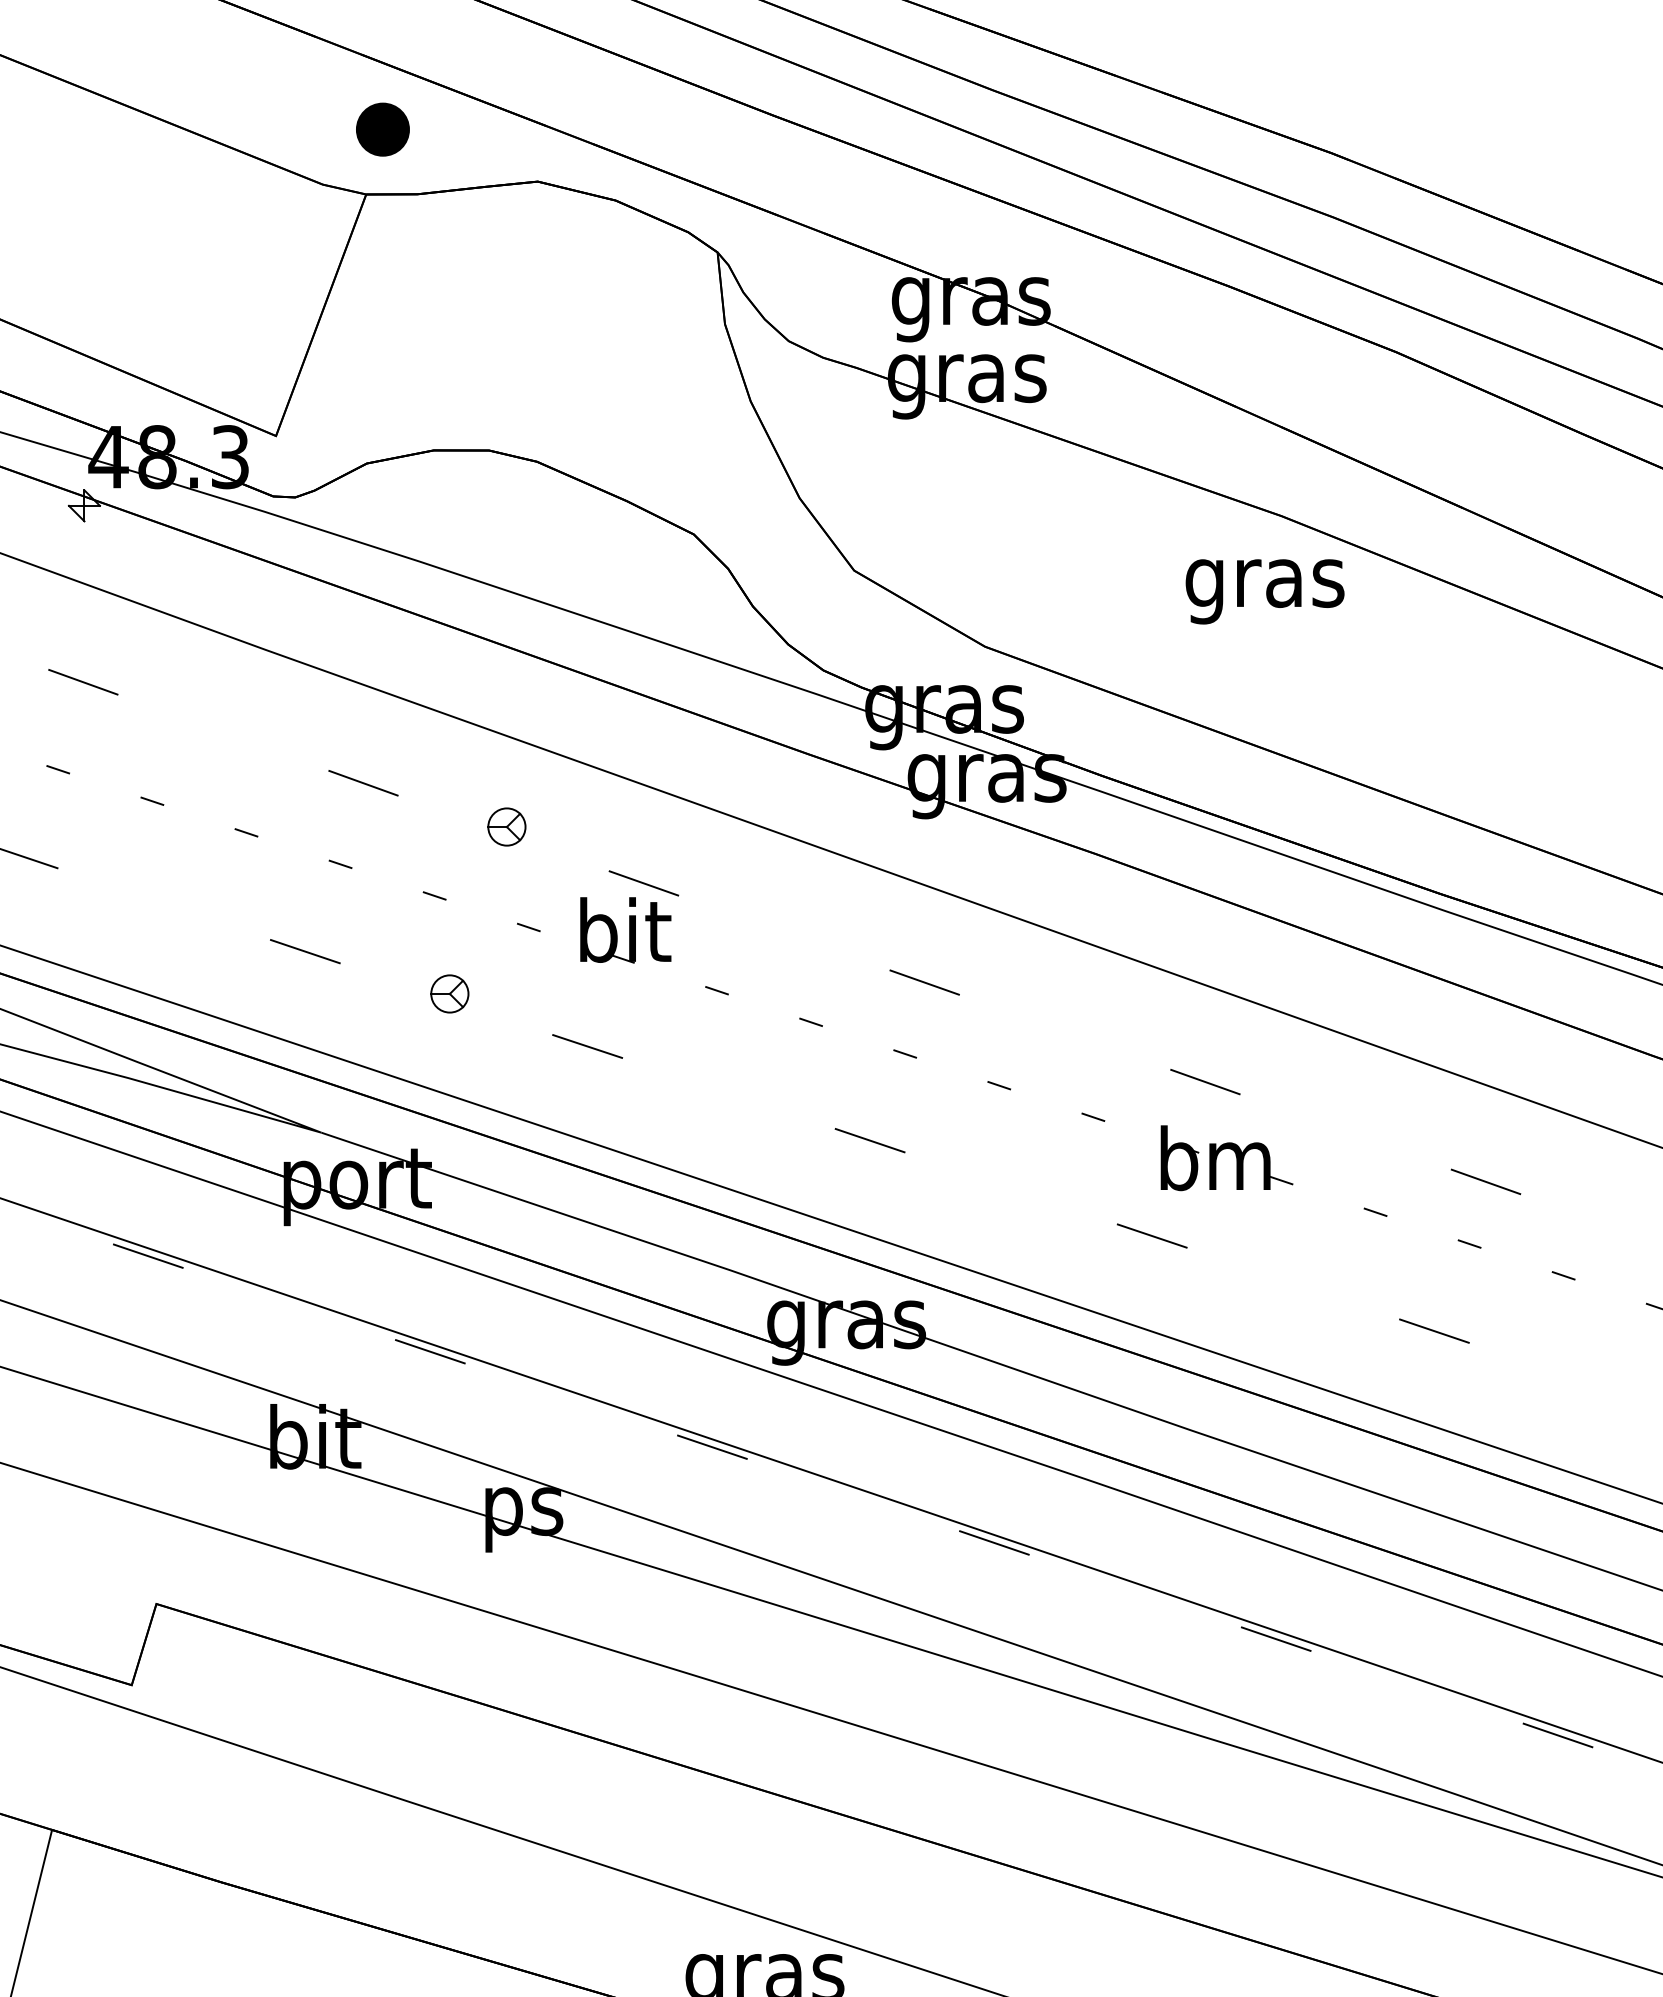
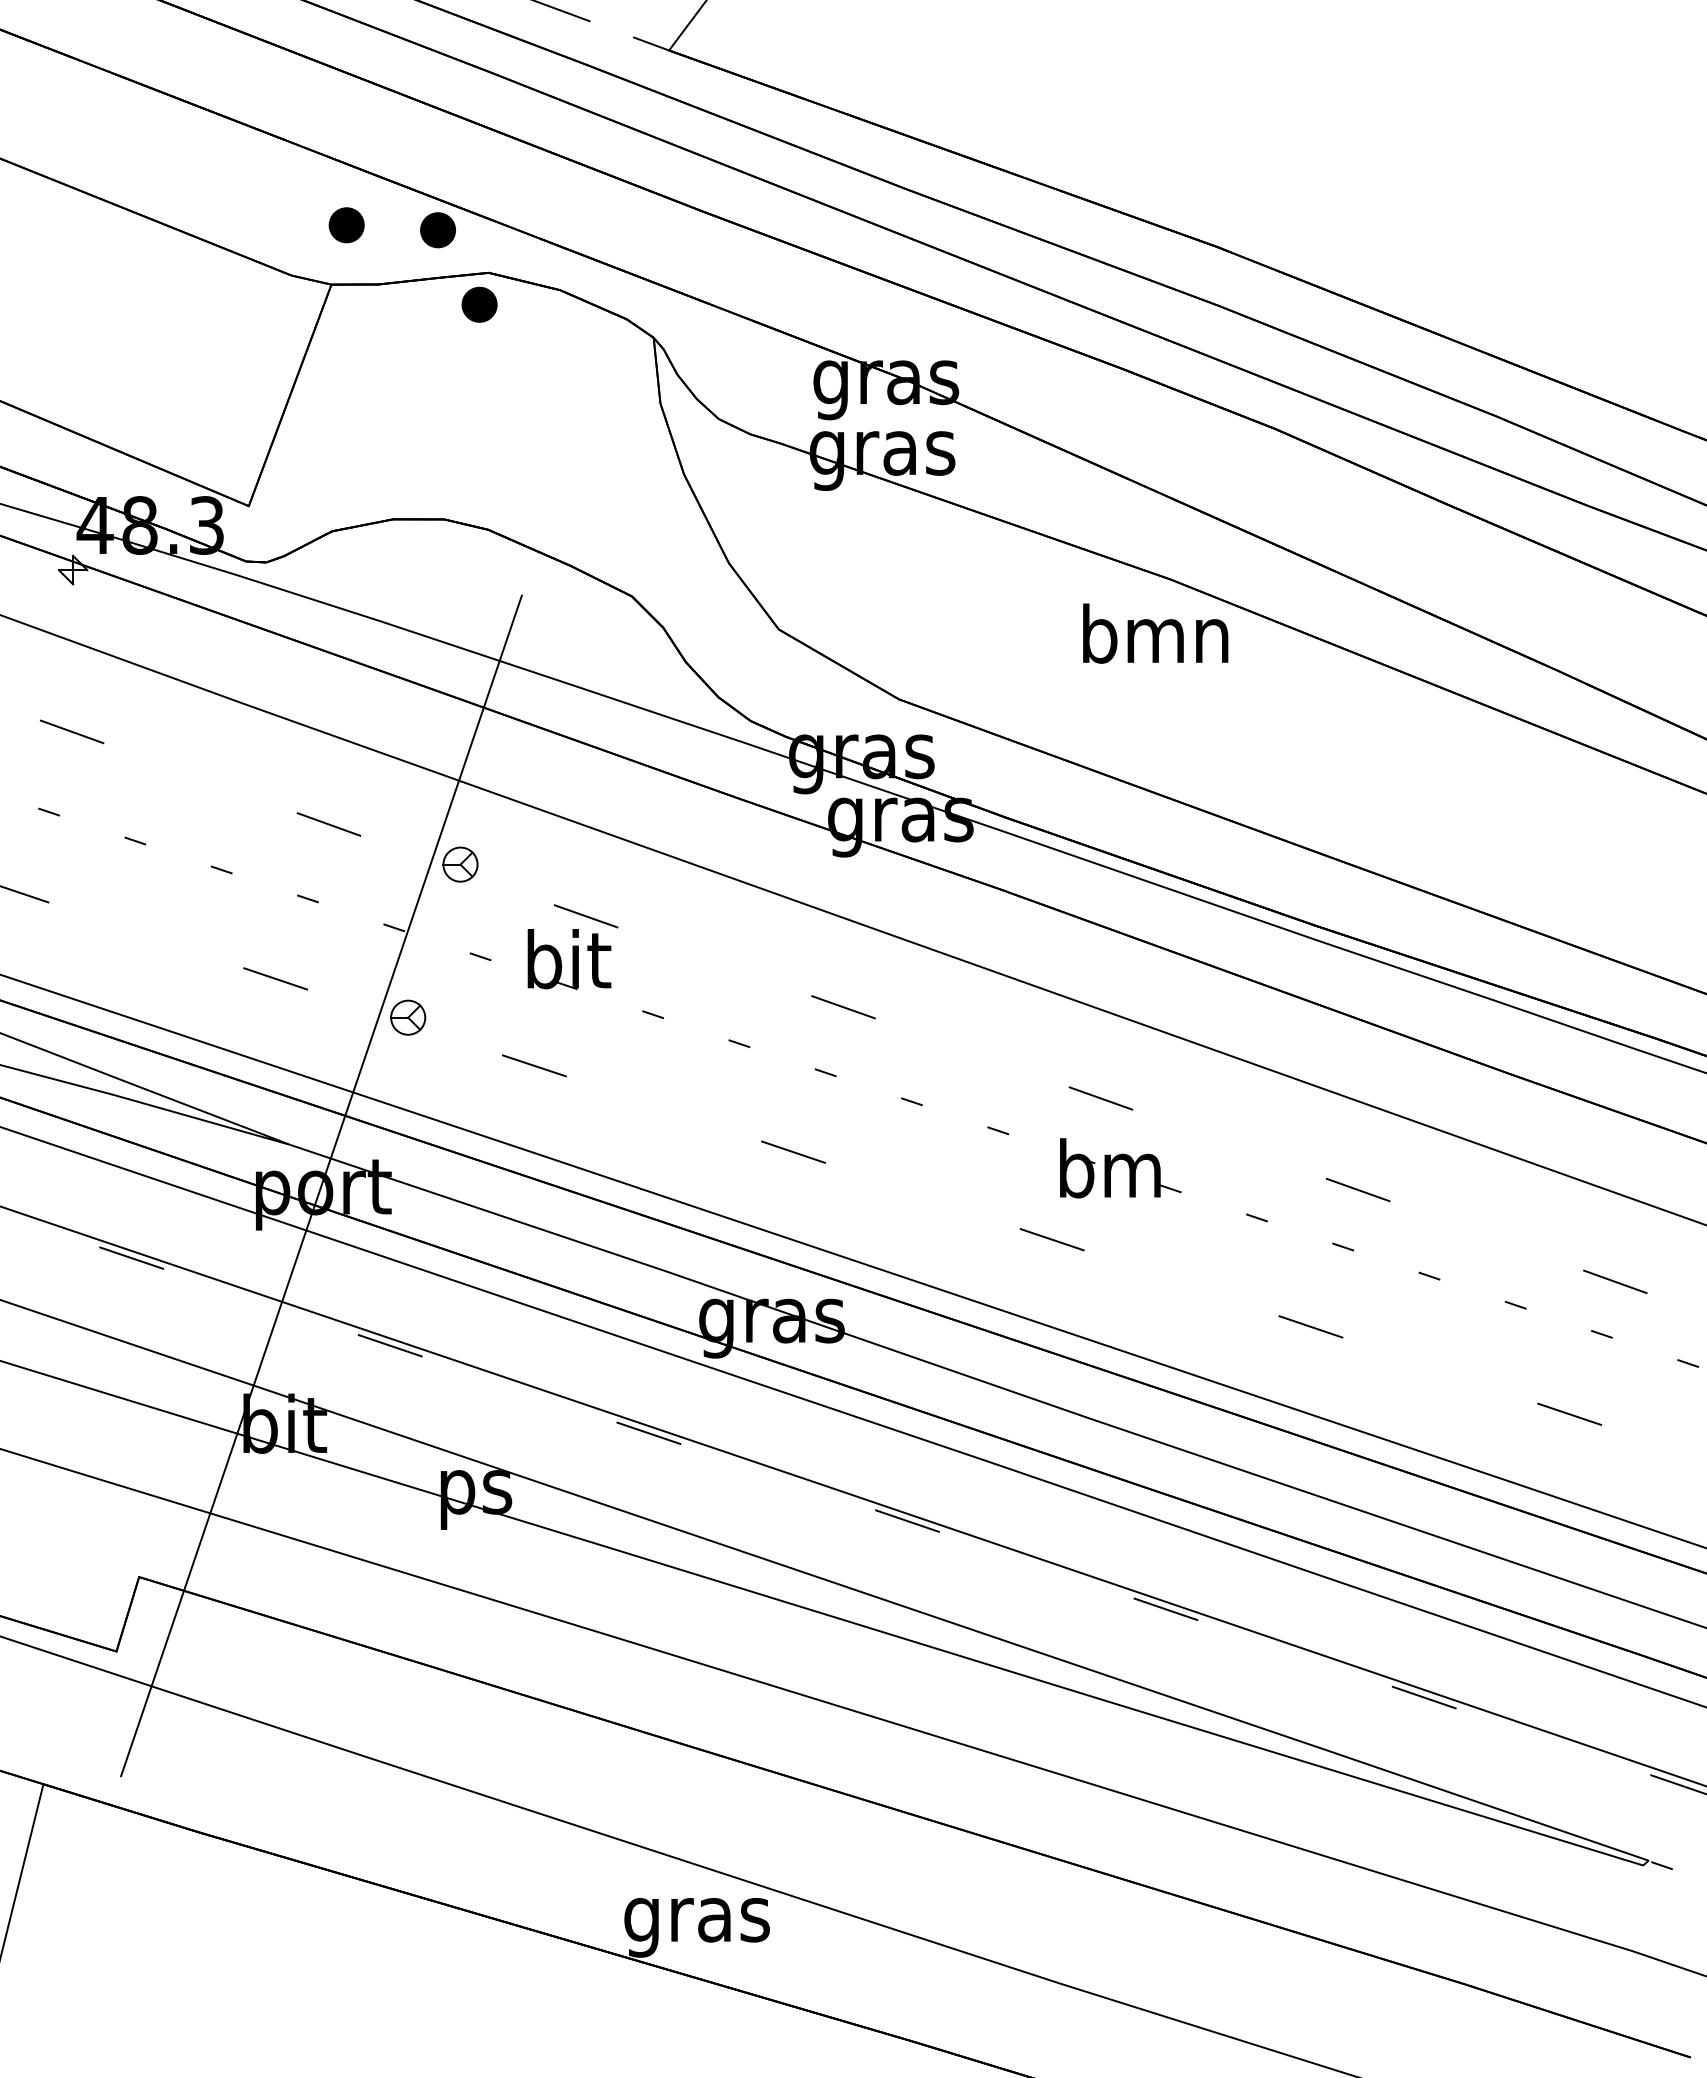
part: (382, 129) -> (346, 225), size x0.71
part: (481, 135) -> (437, 230), added
part: (527, 216) -> (479, 304), added
text: (1264, 582) -> (1155, 640), gras -> bmn
line: (355, 1176) -> (321, 1185), added

